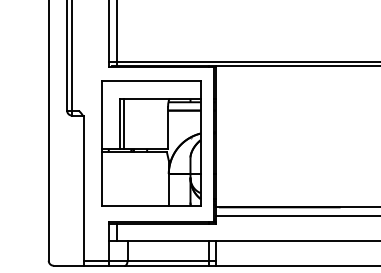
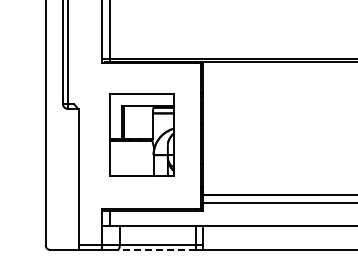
part: (150, 142) -> (141, 134), size x0.7
line: (166, 265) -> (156, 249), solid -> dashed

